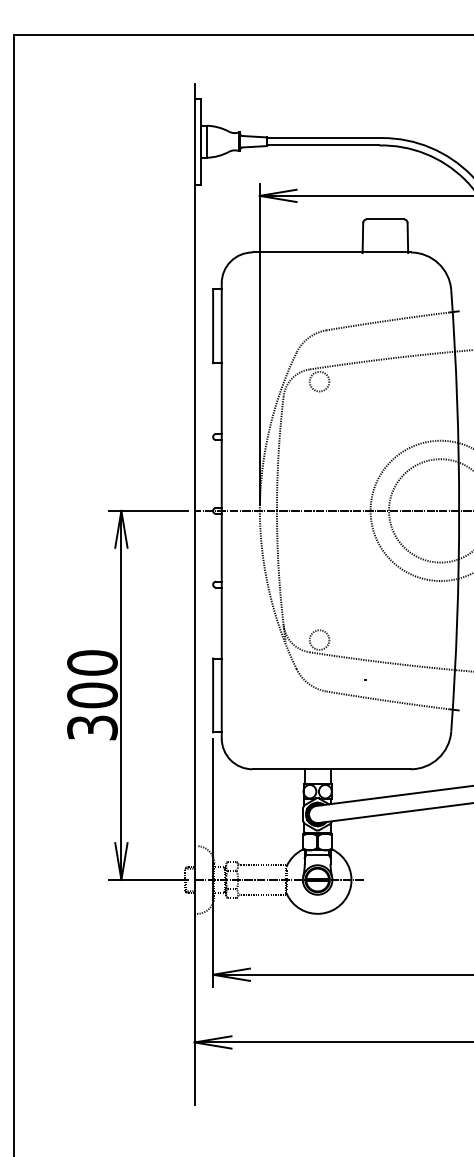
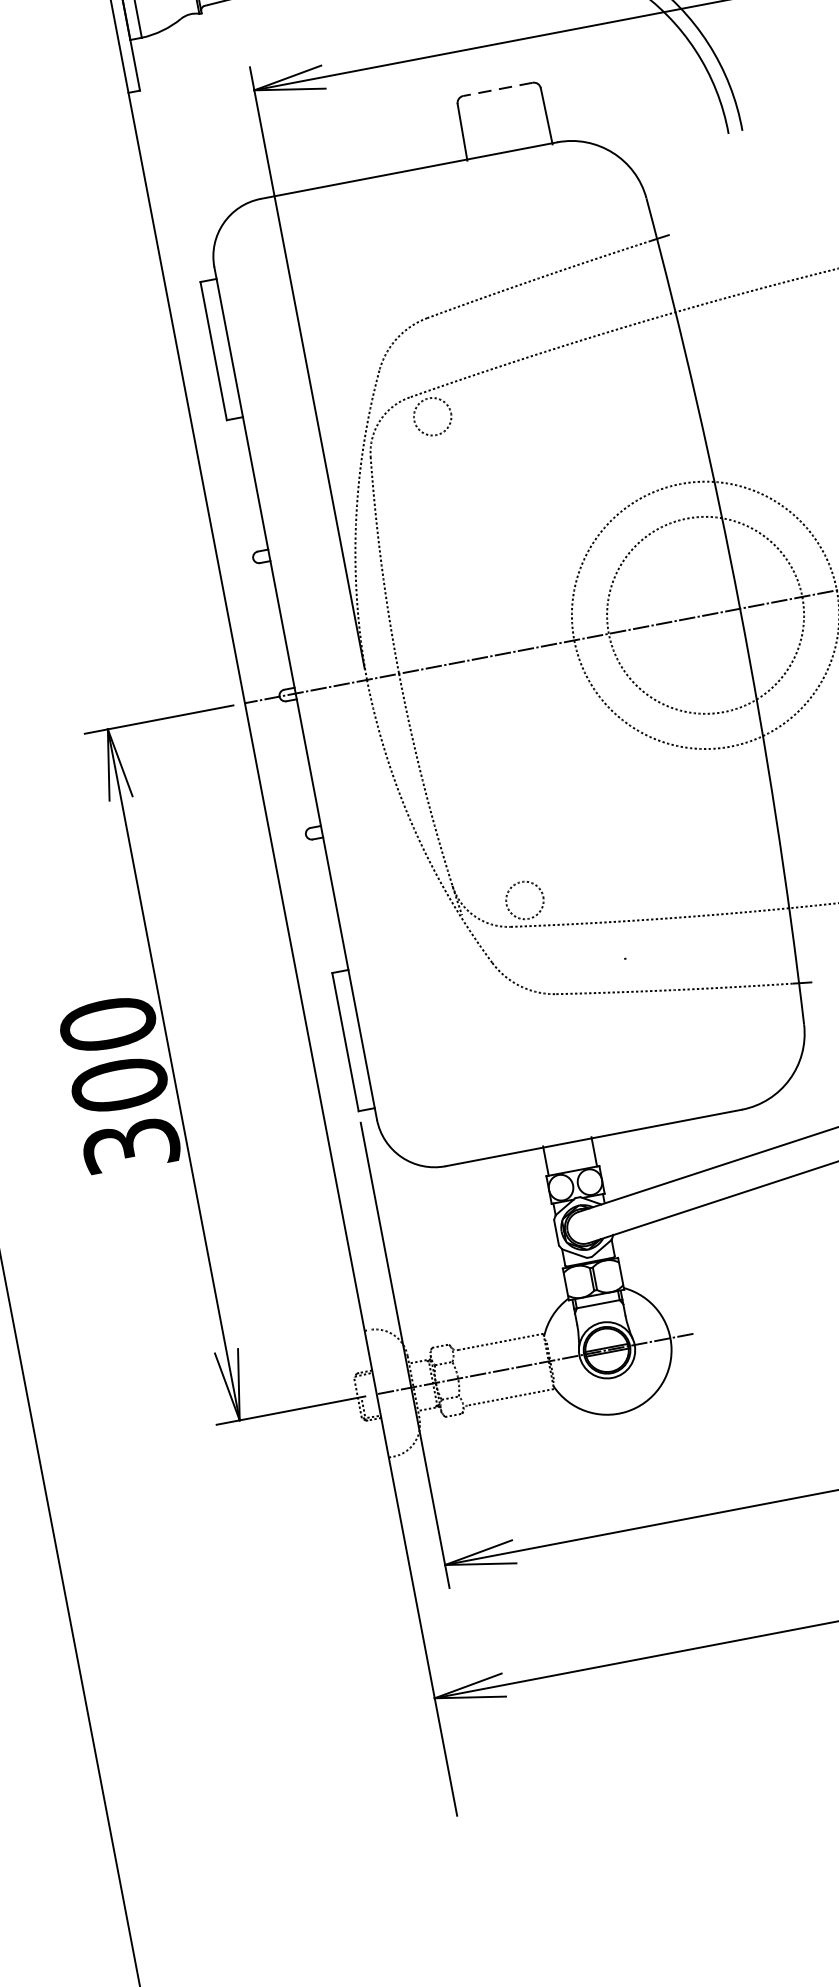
line: (385, 219) -> (498, 89), solid -> dashed

